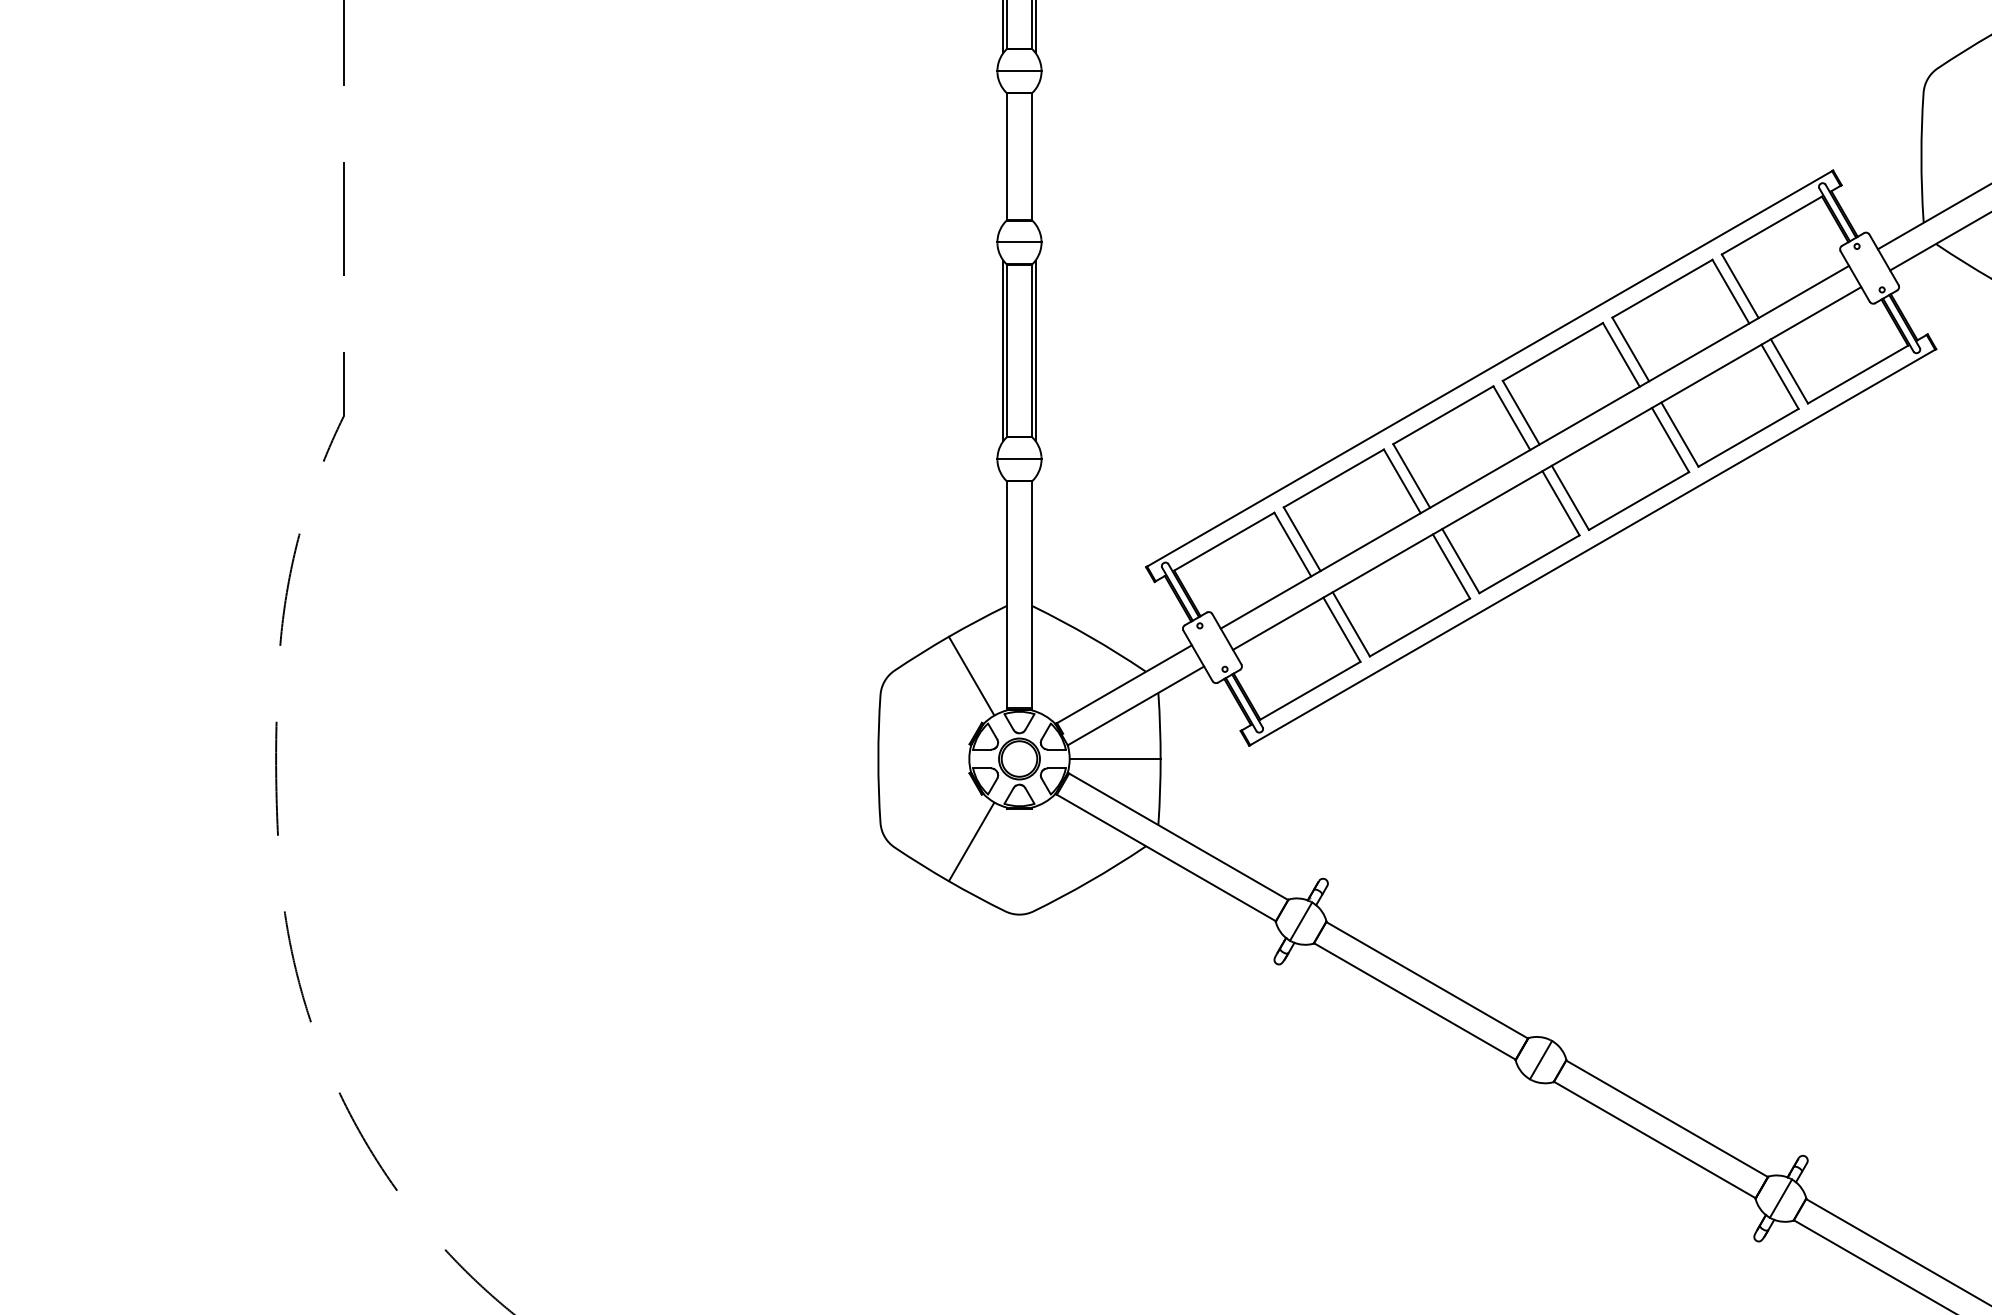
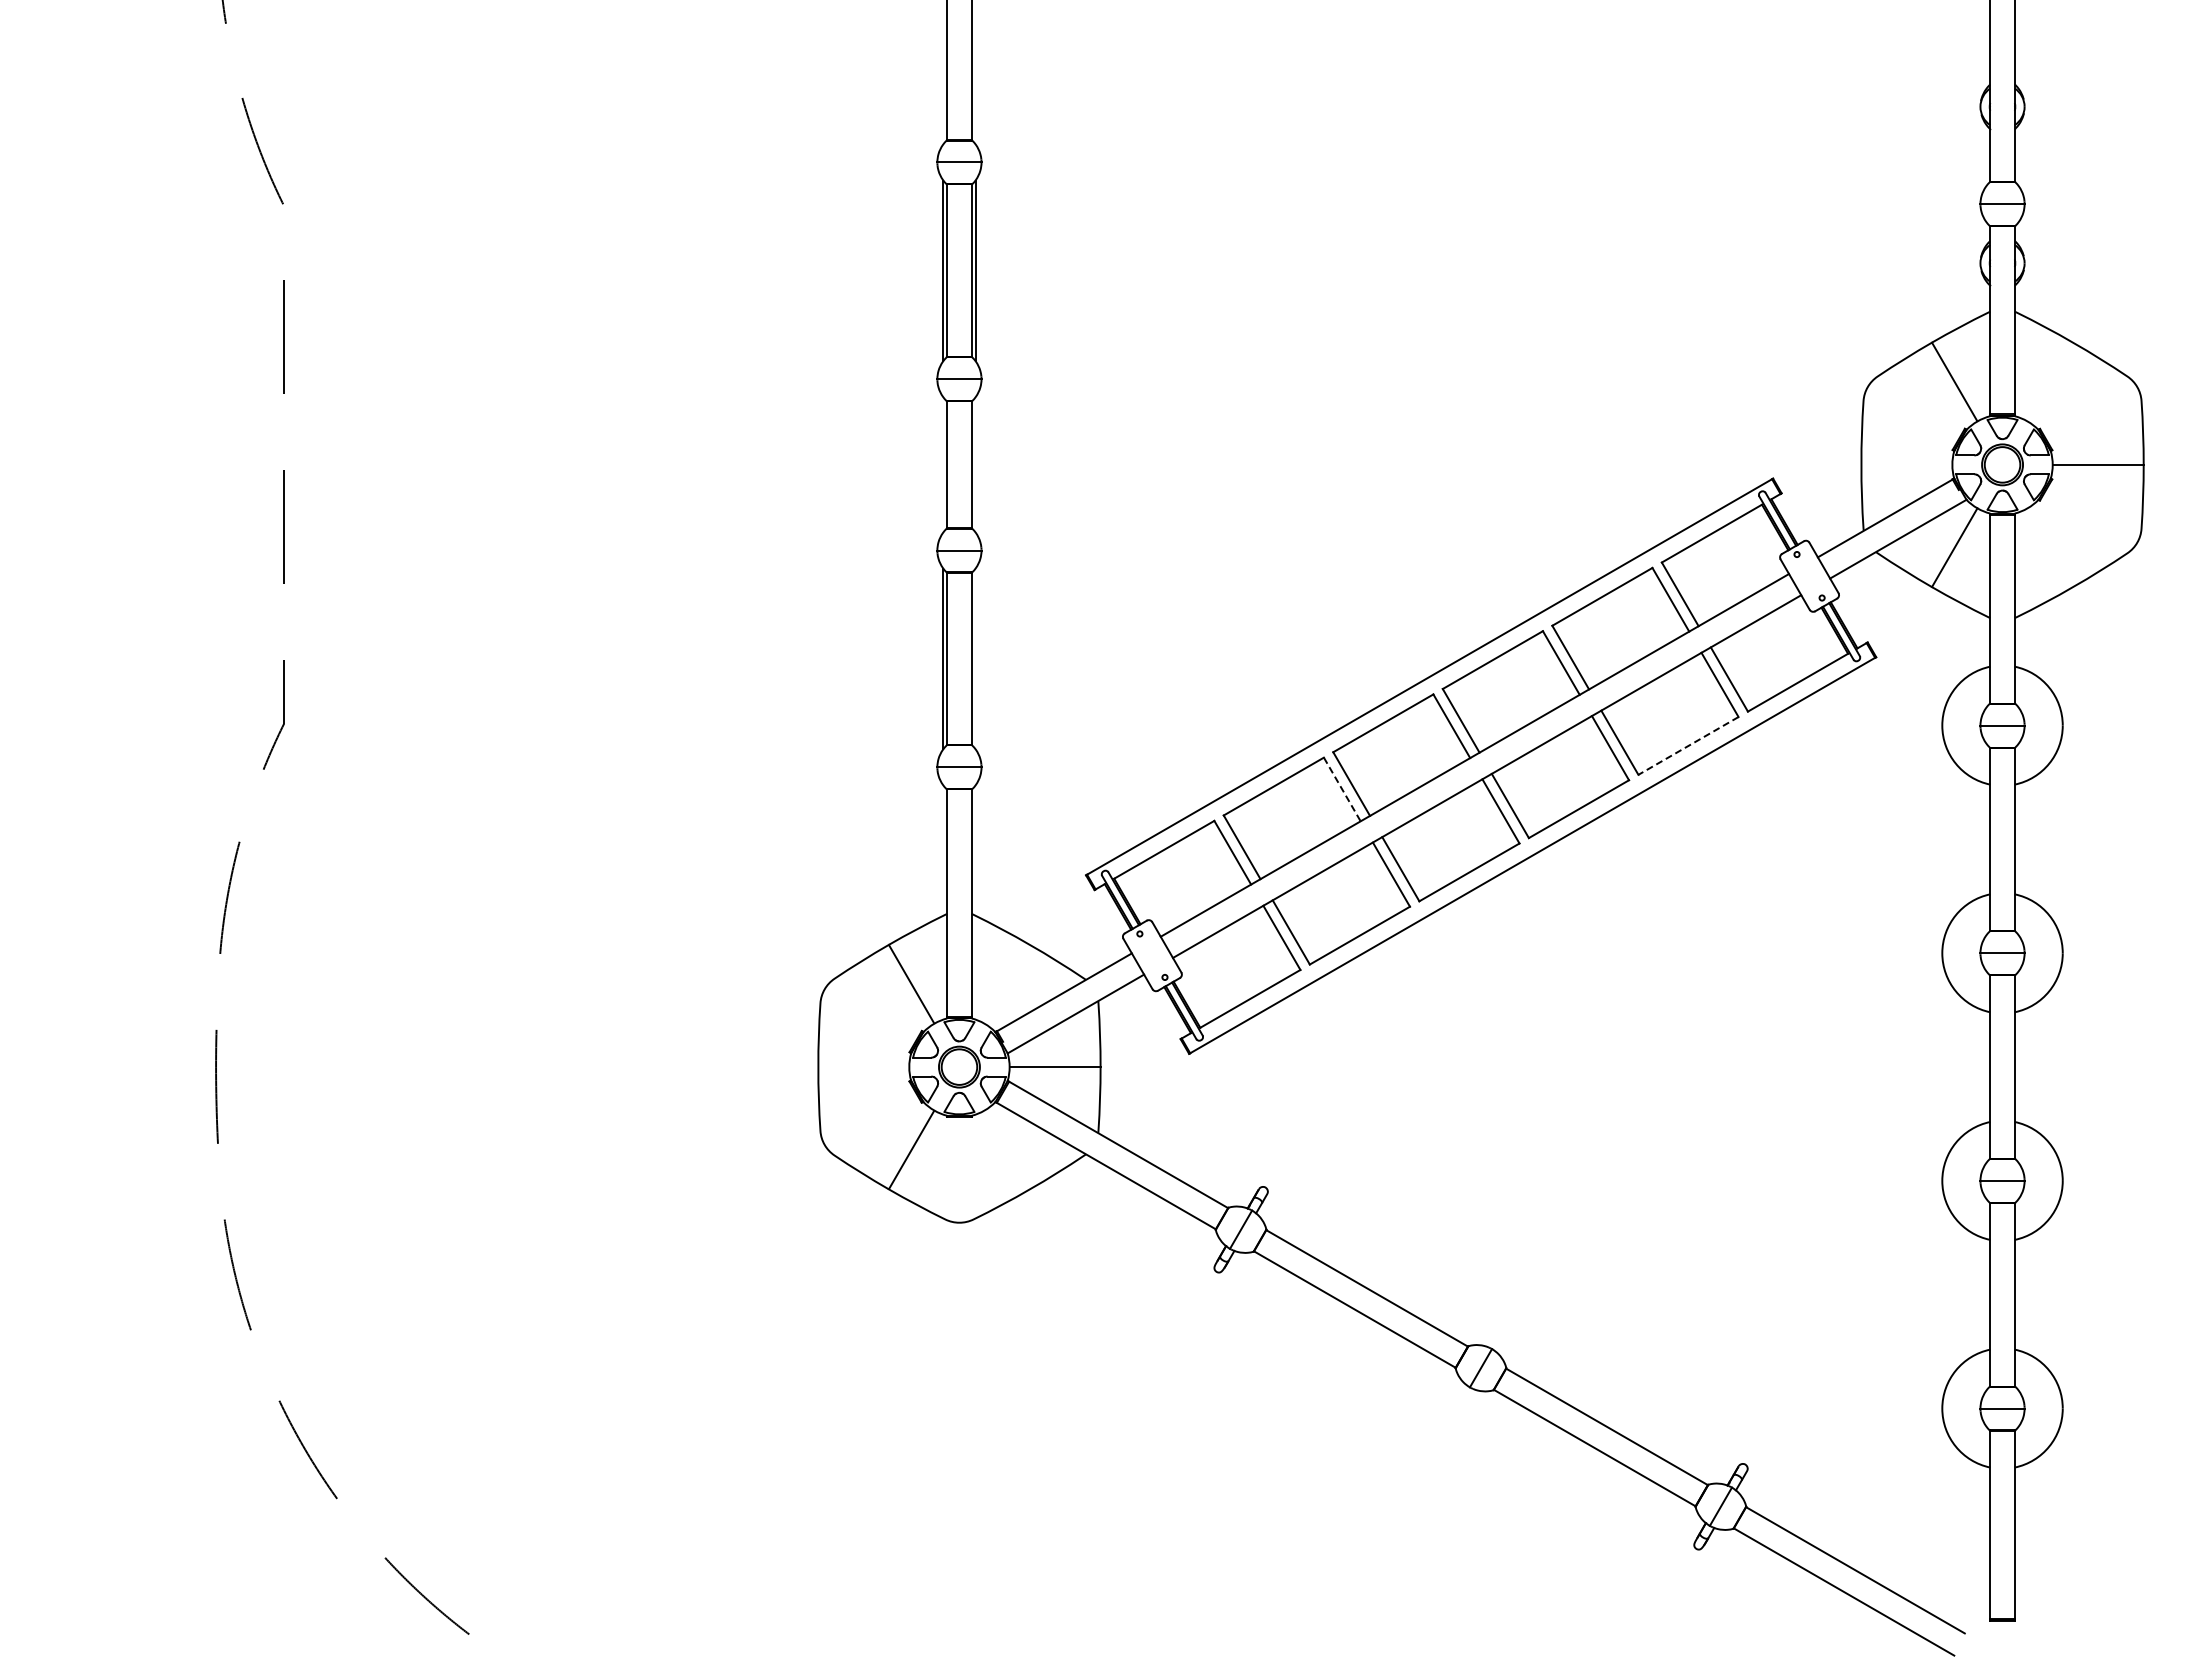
line: (1035, 350) -> (975, 658), removed
line: (1748, 437) -> (1688, 745), solid -> dashed
line: (1402, 481) -> (1342, 789), solid -> dashed

